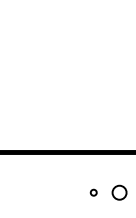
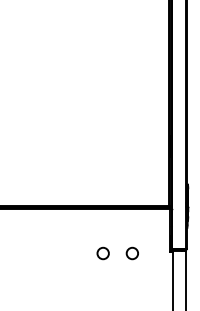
circle: (93, 192) -> (102, 253), size x1.67
circle: (118, 192) -> (131, 253), size x0.71

